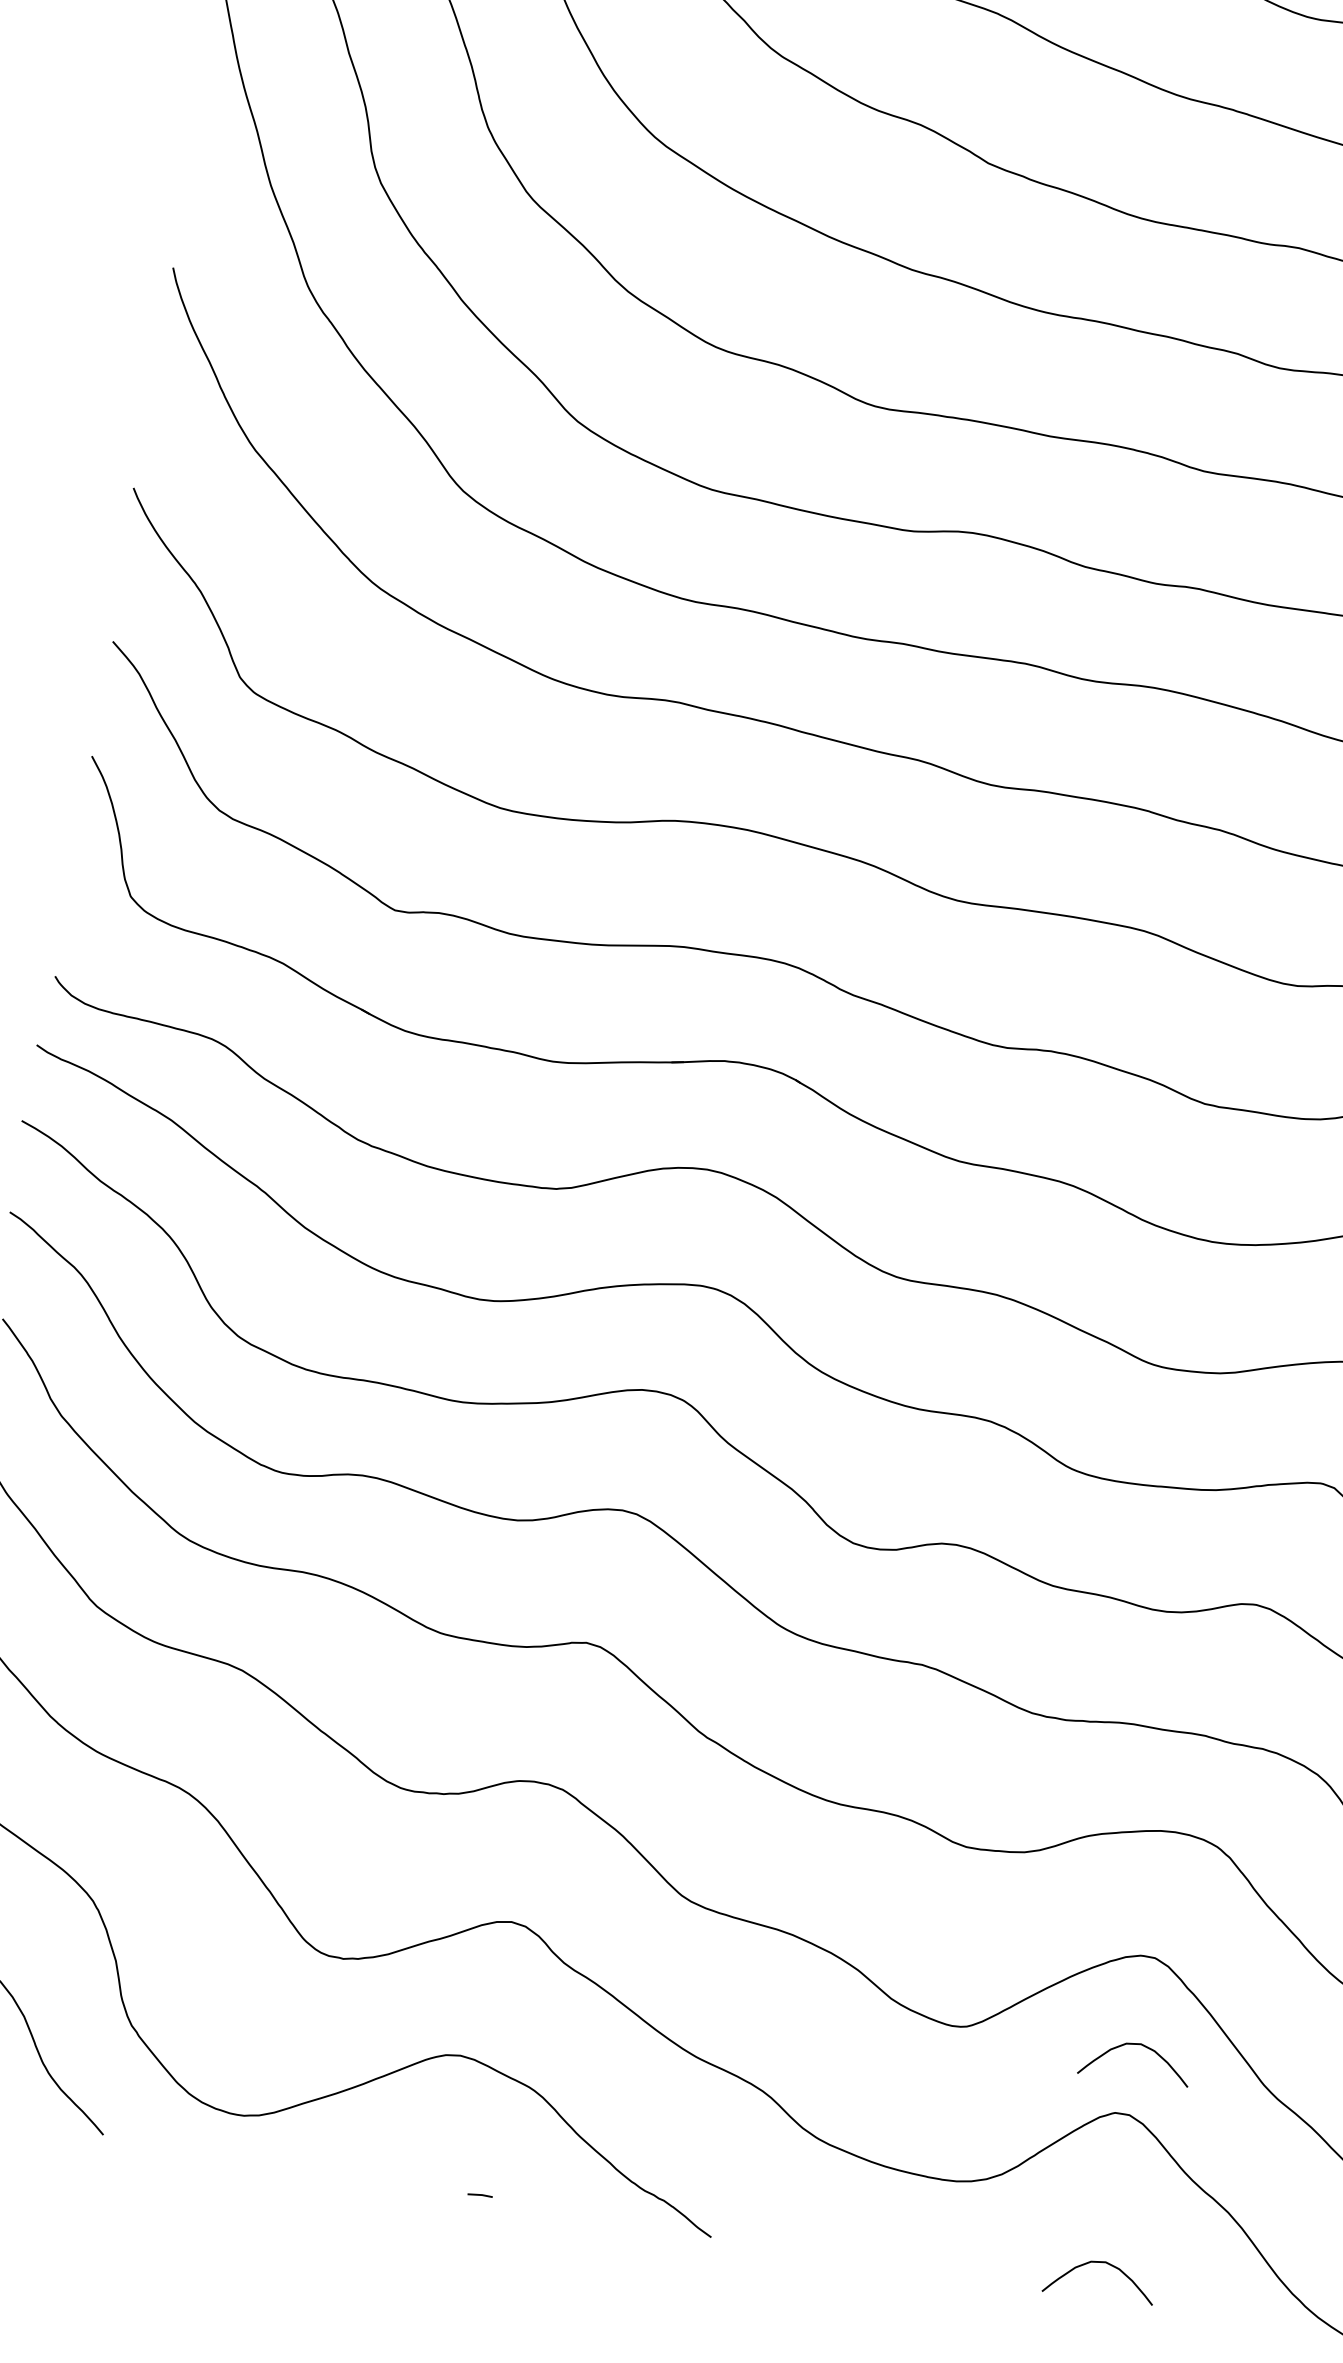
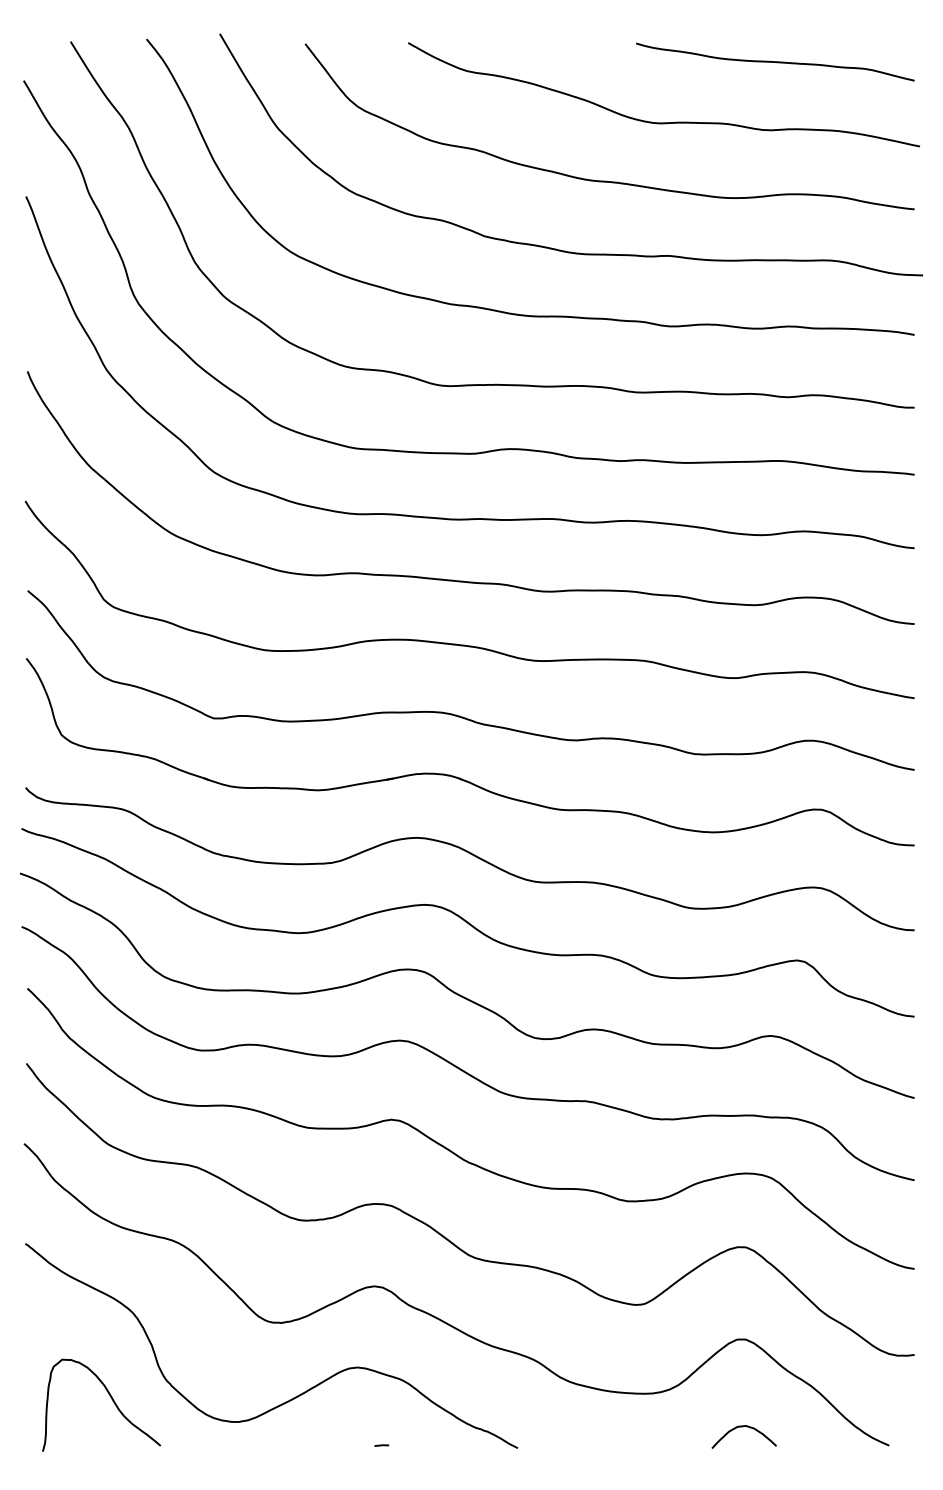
curve: (1136, 2046) -> (743, 1299), removed

